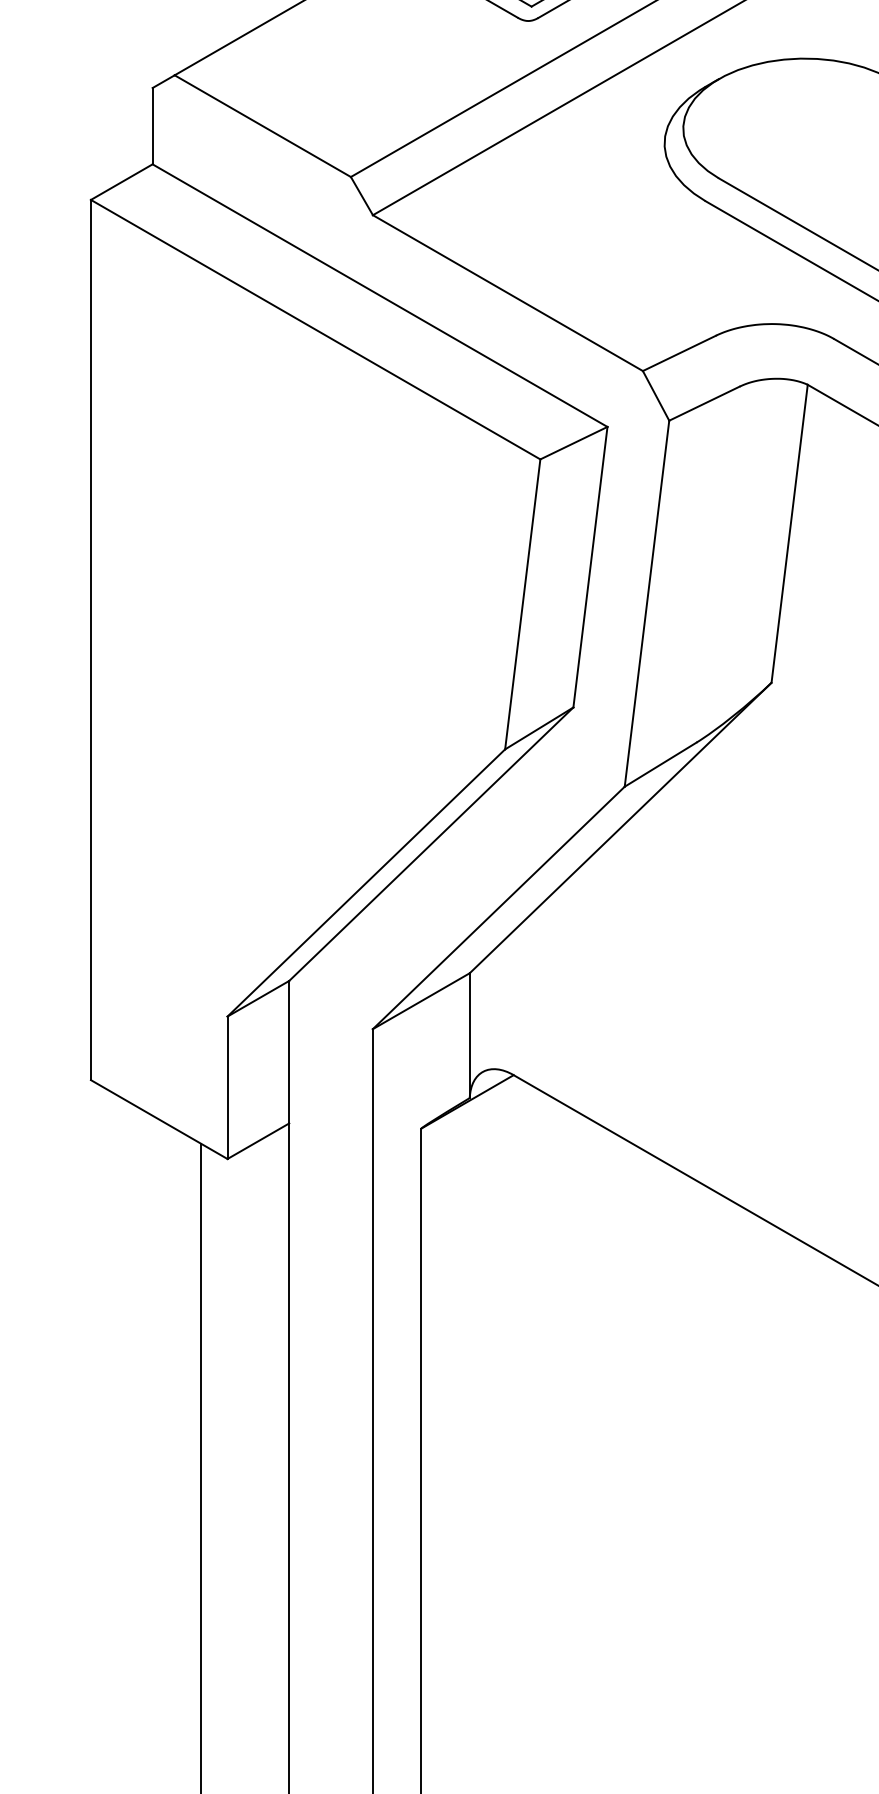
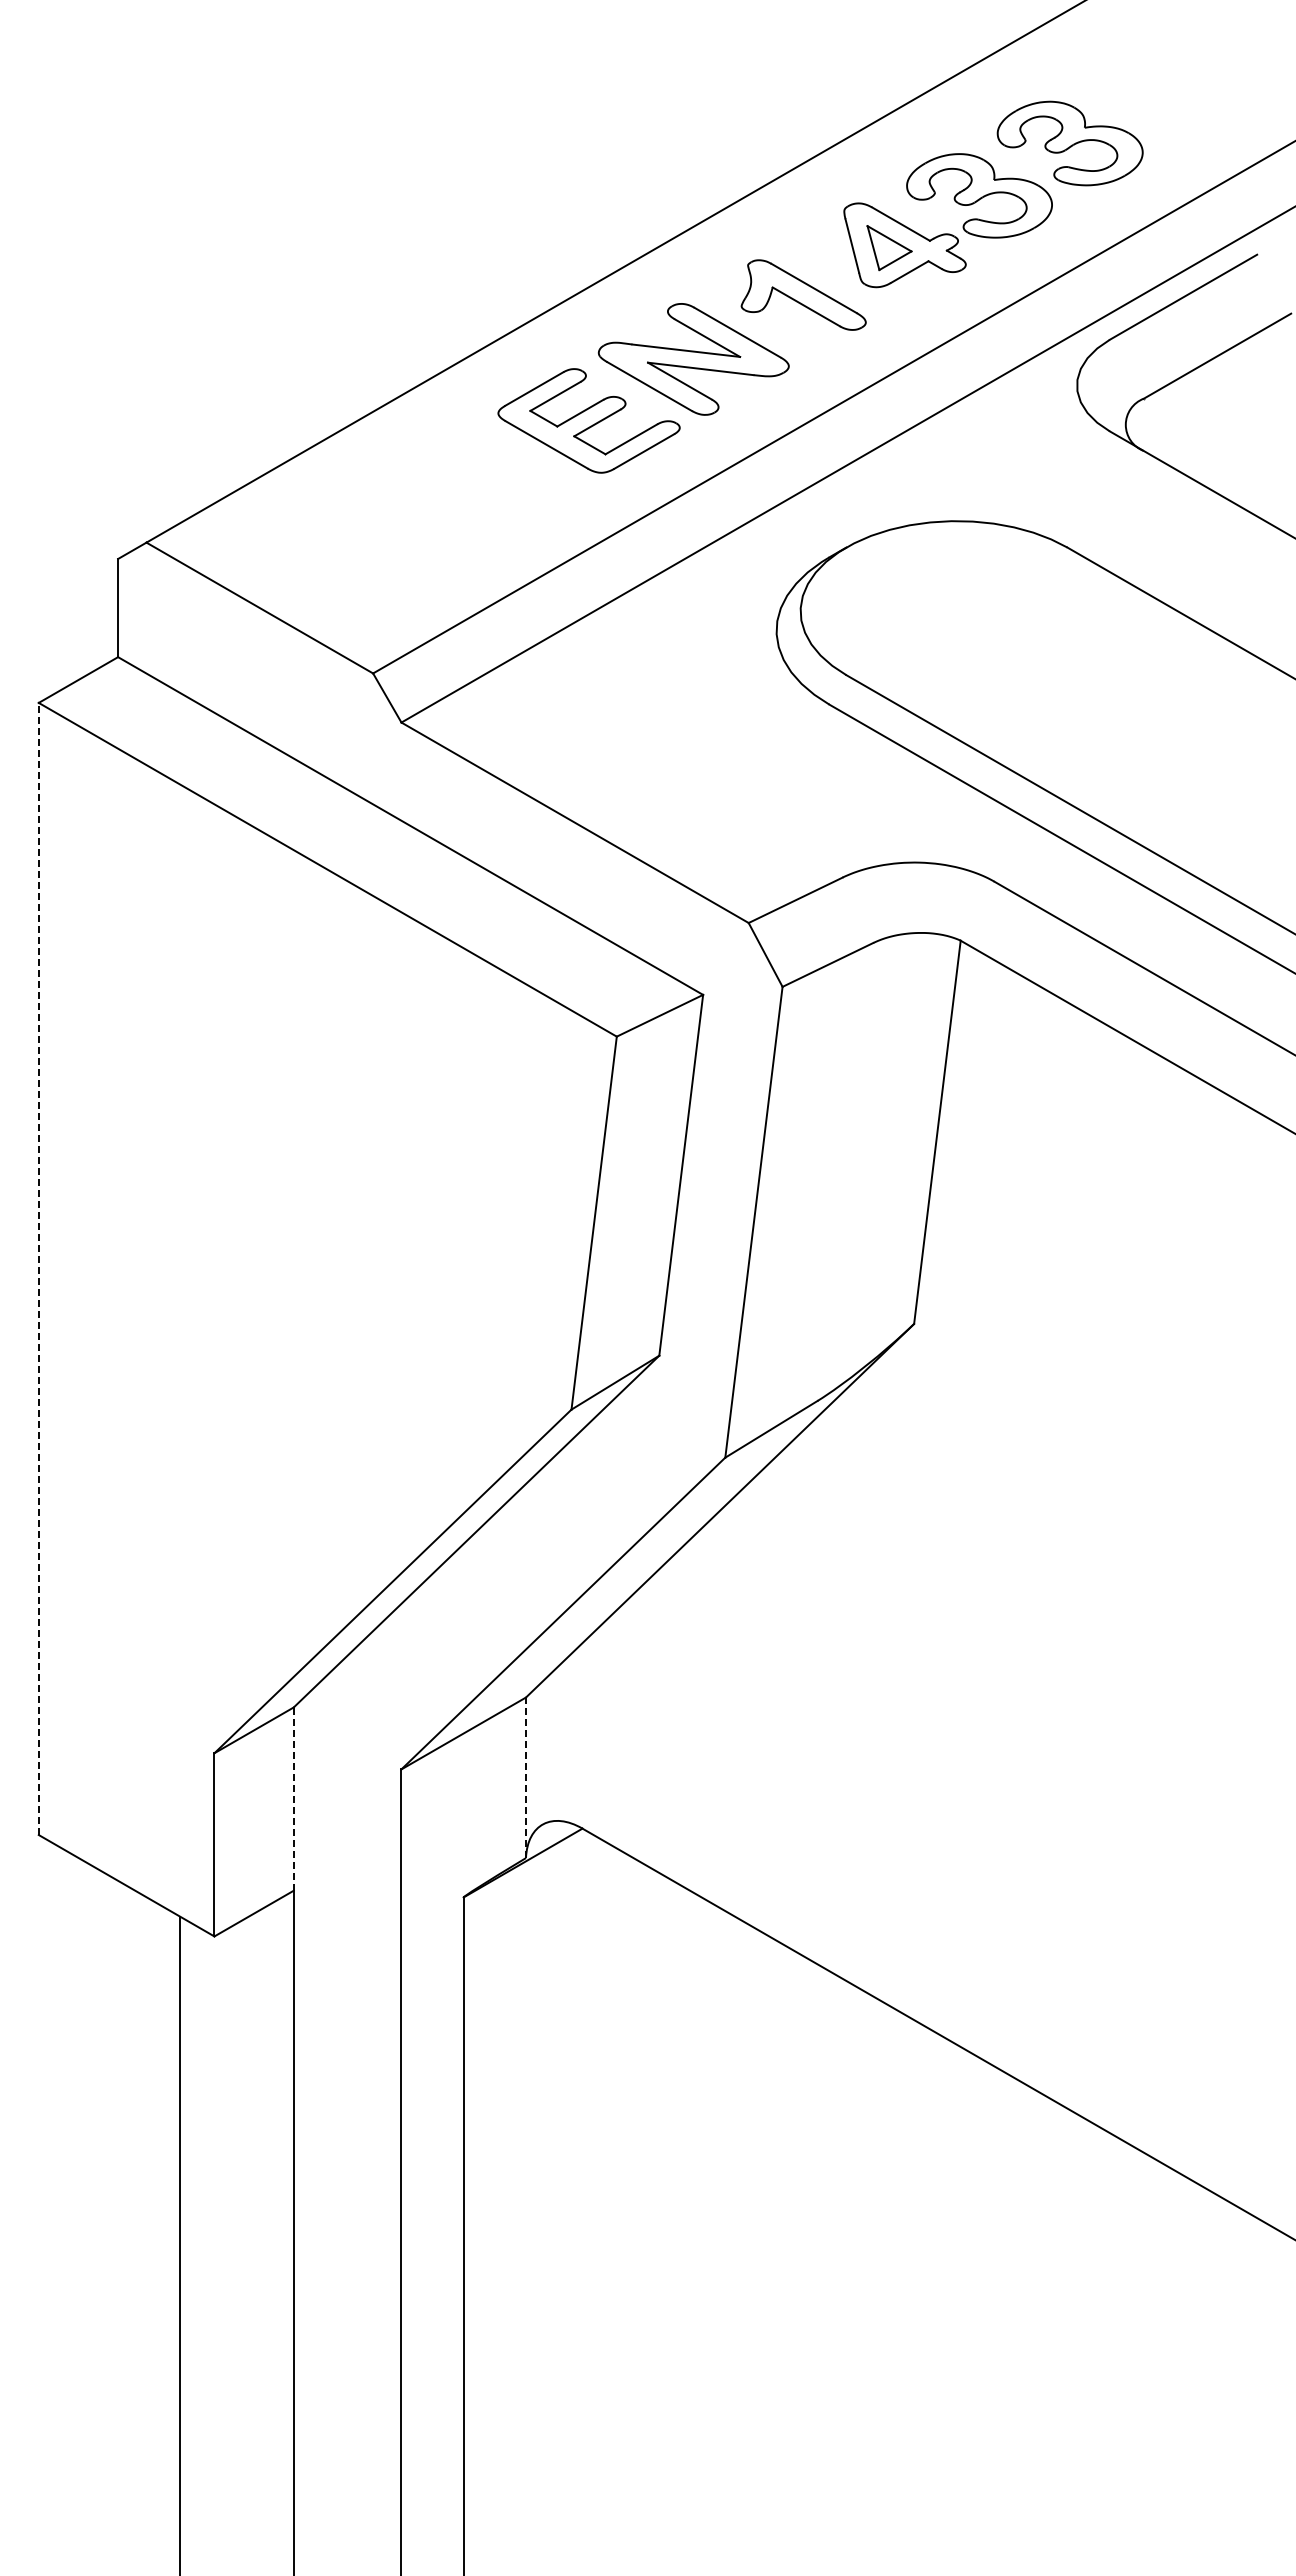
line: (90, 639) -> (38, 1268), solid -> dashed
line: (470, 1035) -> (526, 1777), solid -> dashed
line: (288, 1052) -> (293, 1799), solid -> dashed

